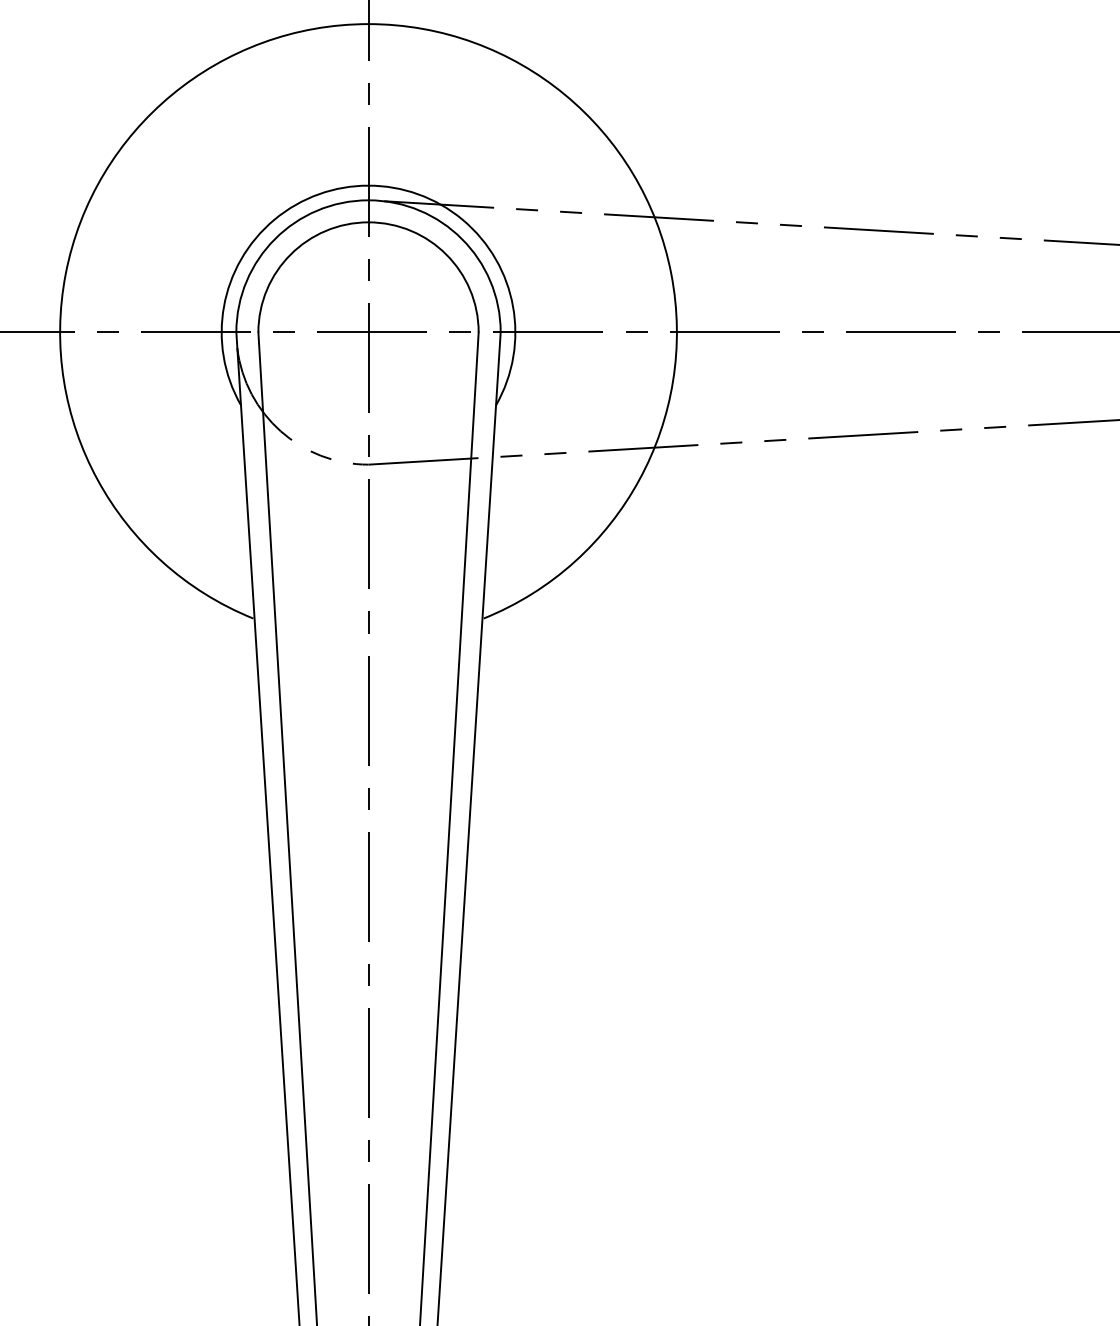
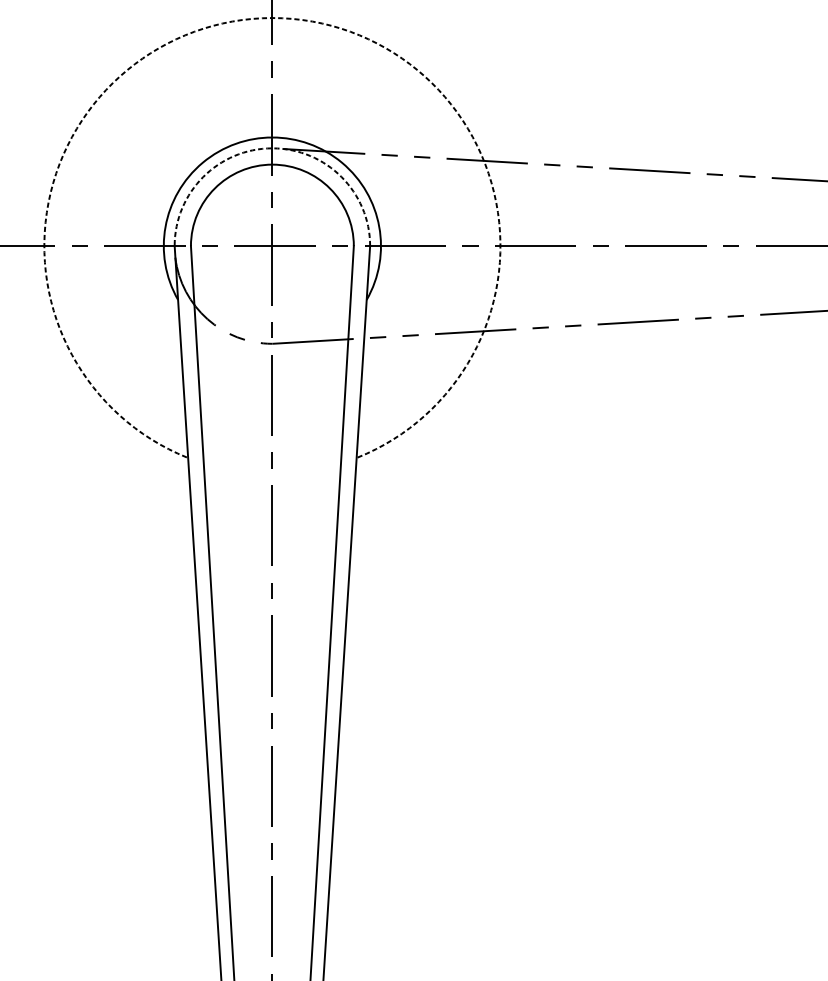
arc: (368, 24) -> (272, 18), solid -> dashed
arc: (368, 200) -> (272, 148), solid -> dashed

